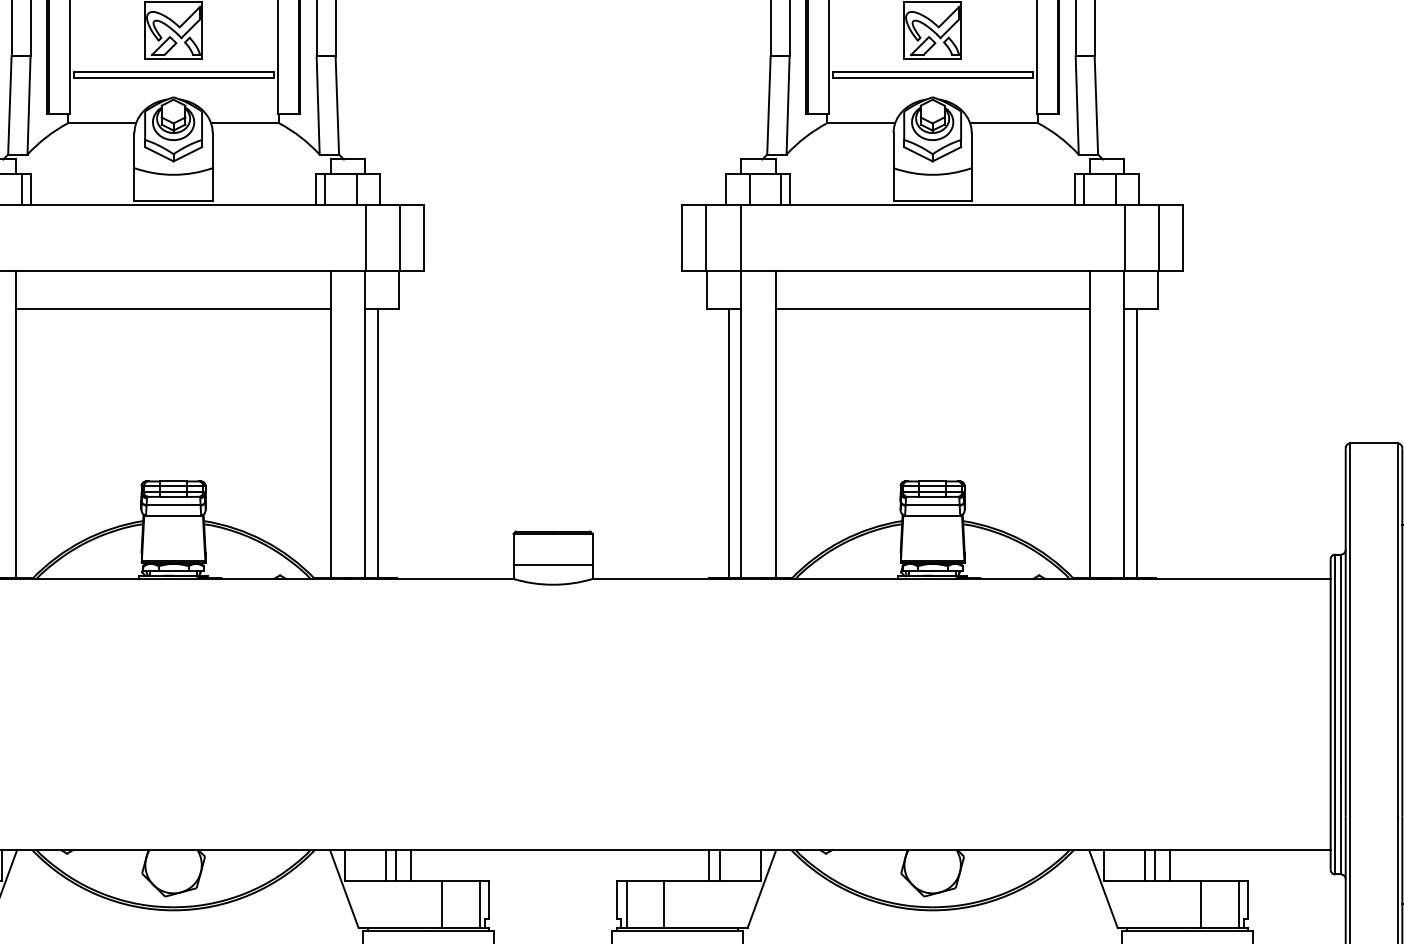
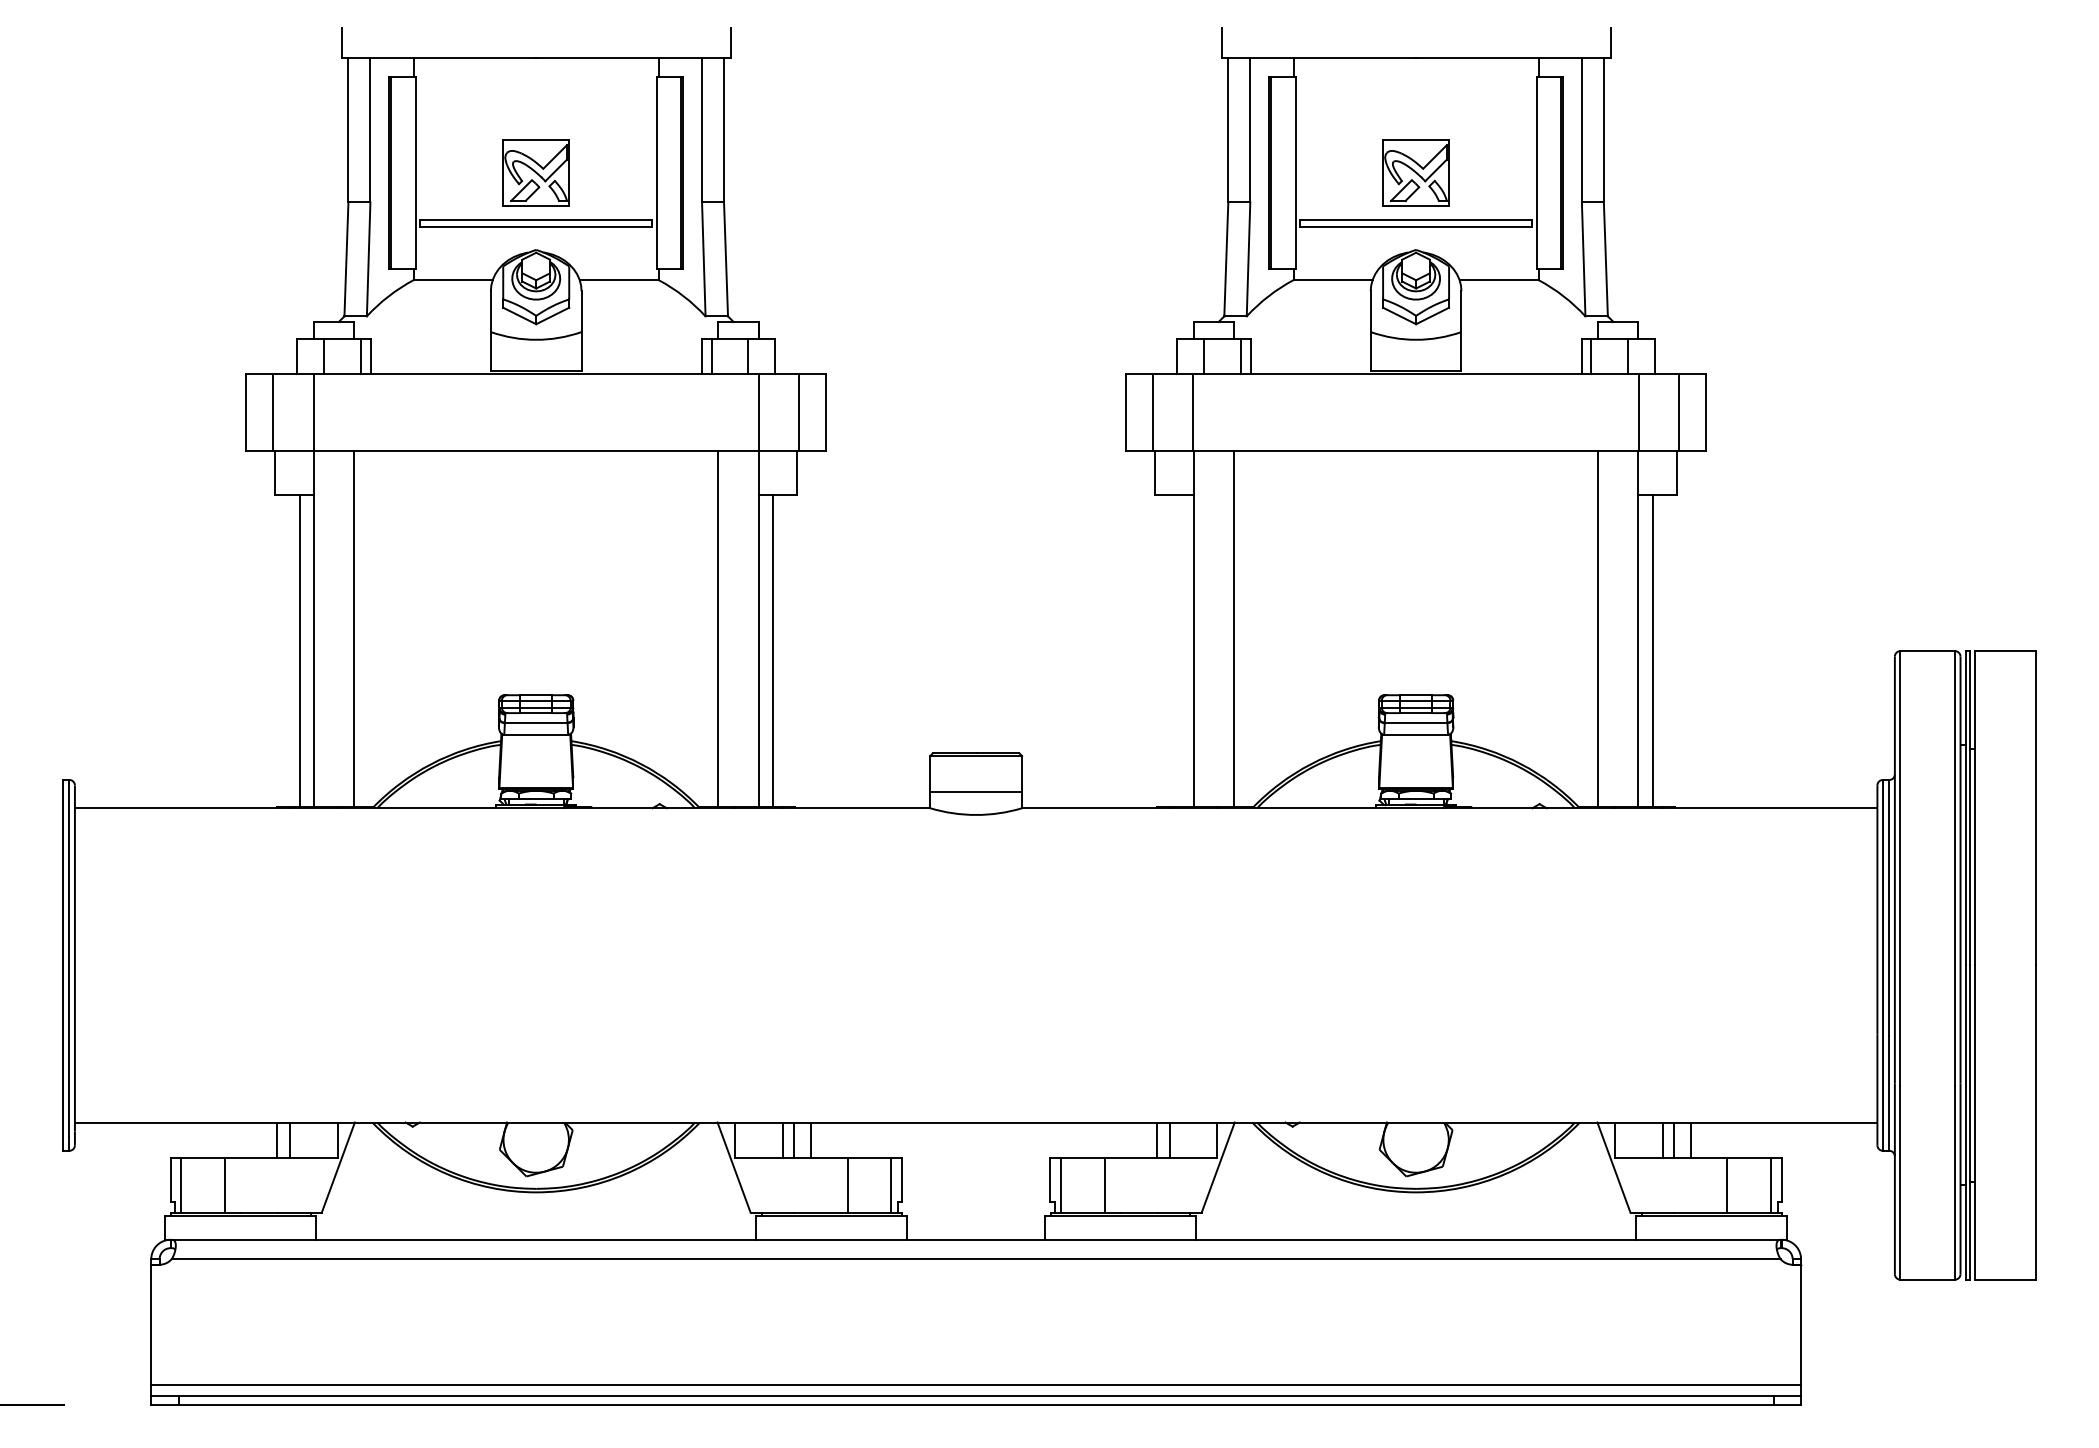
line: (173, 309) -> (536, 495), removed
line: (932, 309) -> (1415, 495), removed
line: (728, 443) -> (1179, 651), removed

